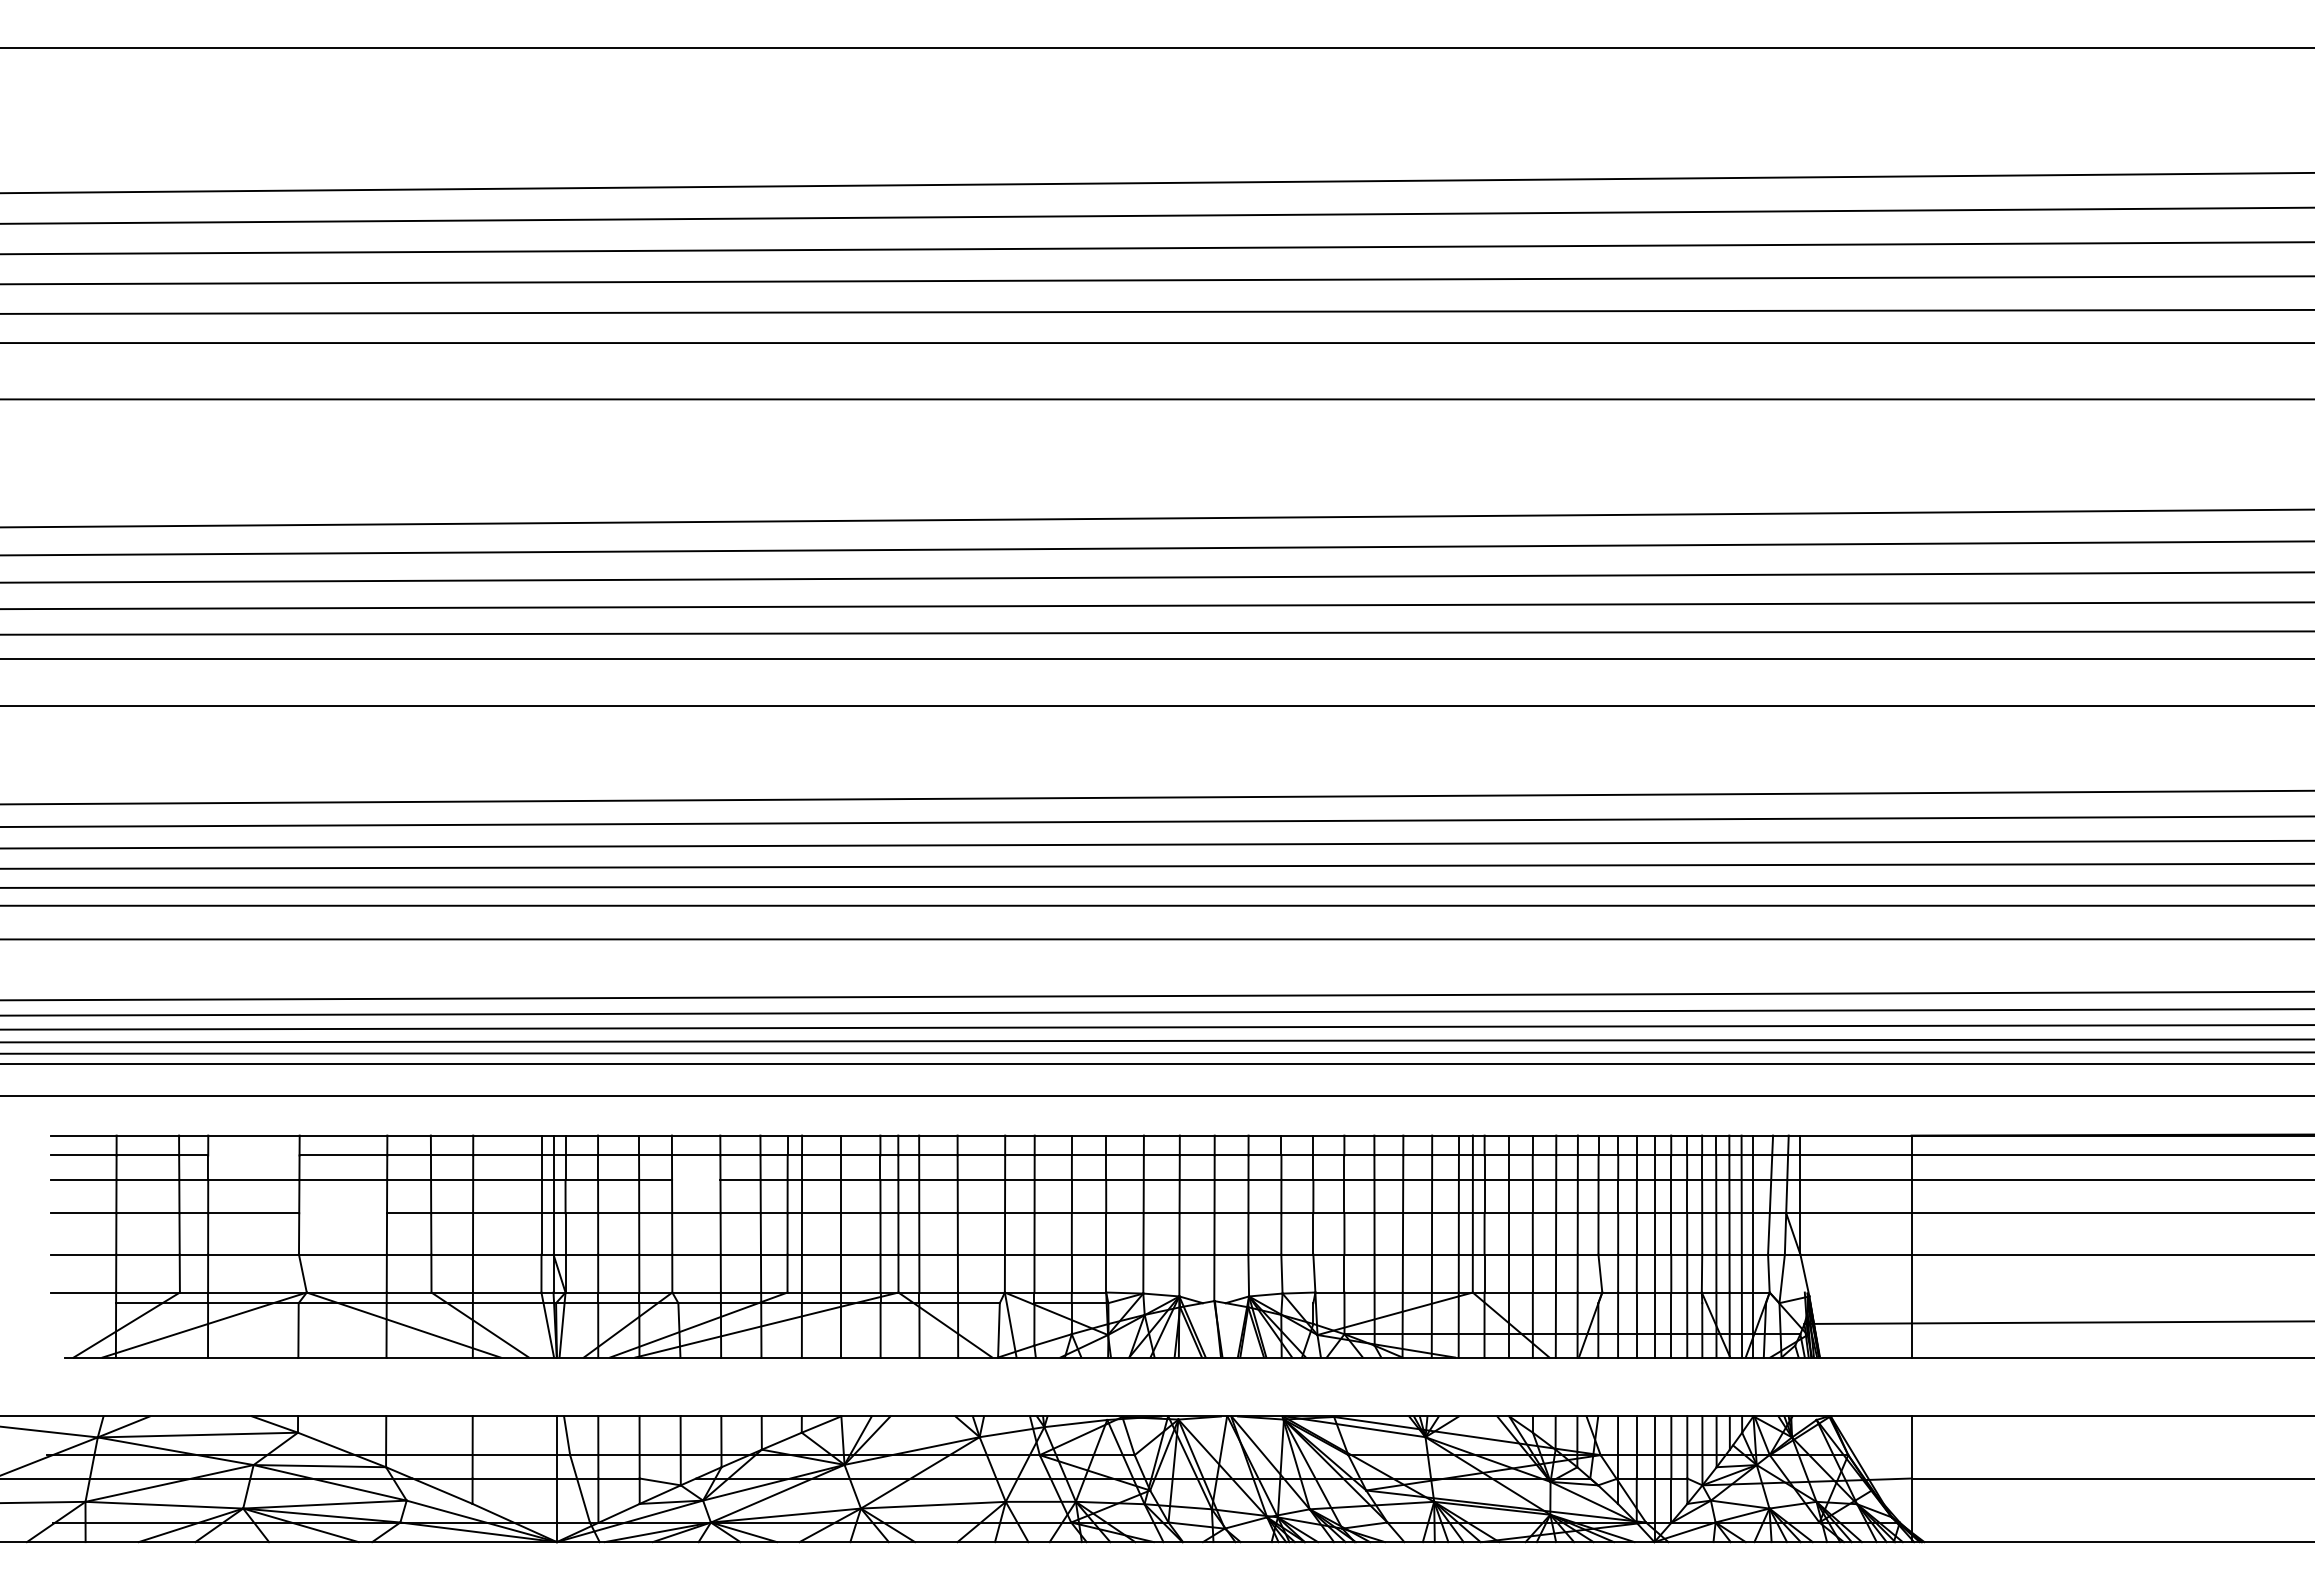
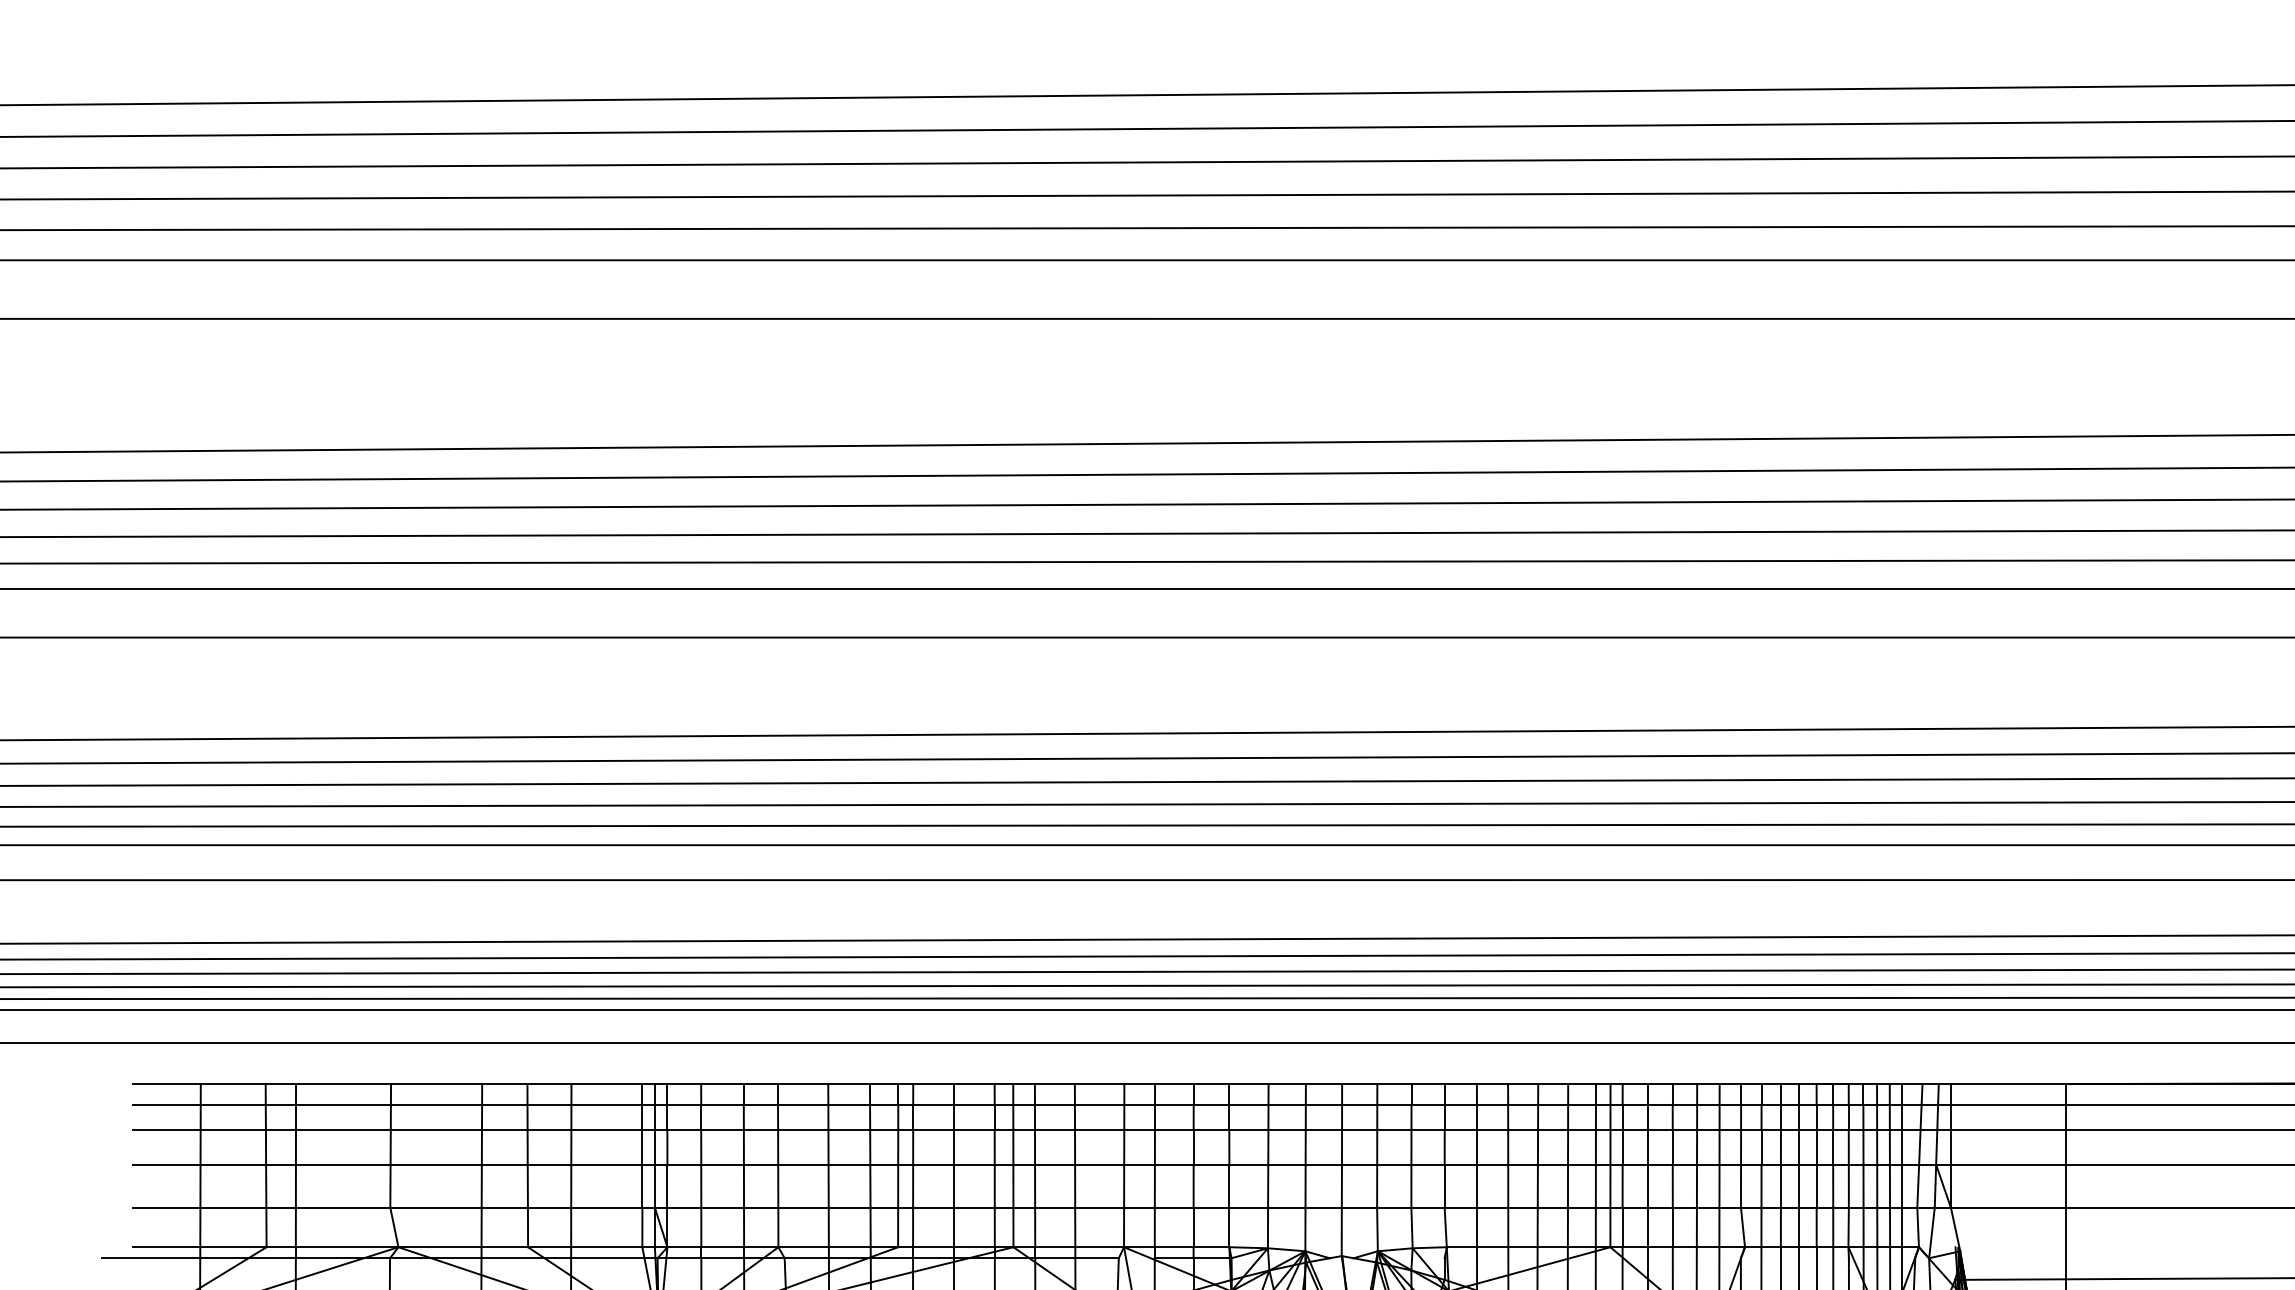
line: (253, 1155) -> (343, 1104), added
line: (696, 1179) -> (803, 1129), added
line: (343, 1213) -> (436, 1165), added
line: (68, 1303) -> (150, 1258), added

